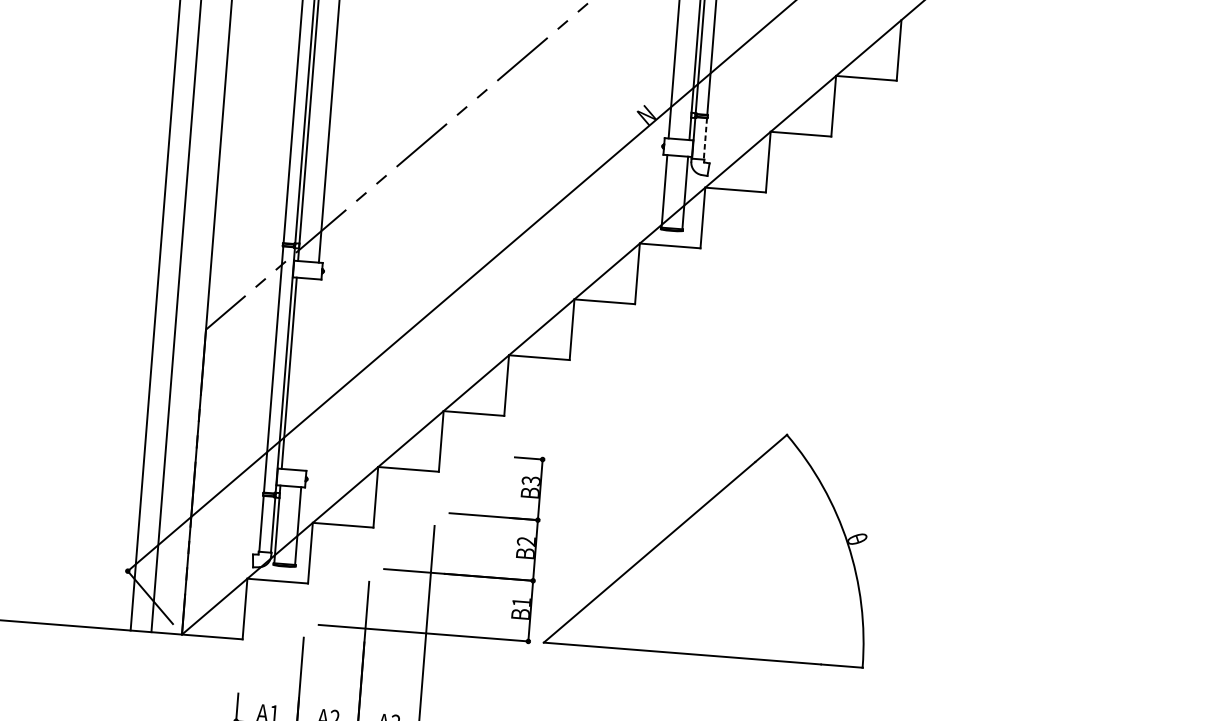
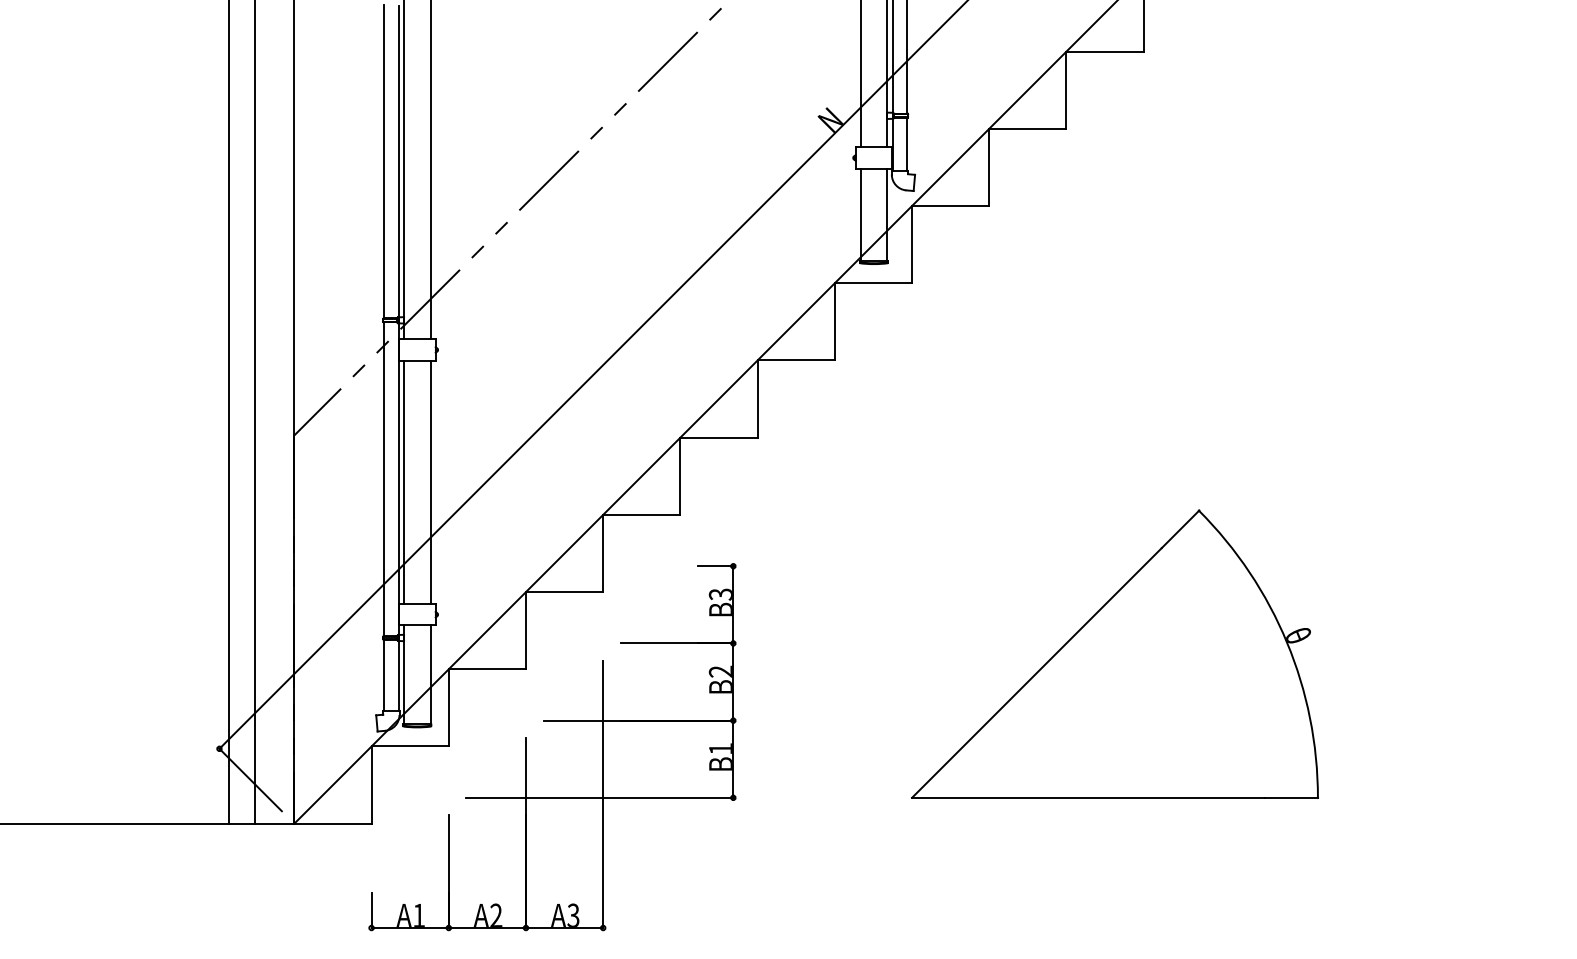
line: (705, 139) -> (907, 144), dashed -> solid
line: (310, 375) -> (430, 482), added
part: (711, 541) -> (1114, 653), moved

